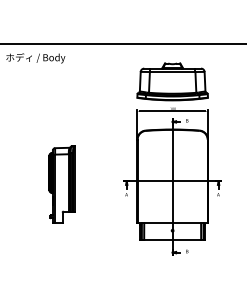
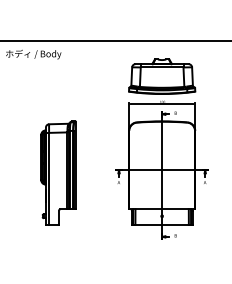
part: (61, 184) -> (57, 172), size x1.43

